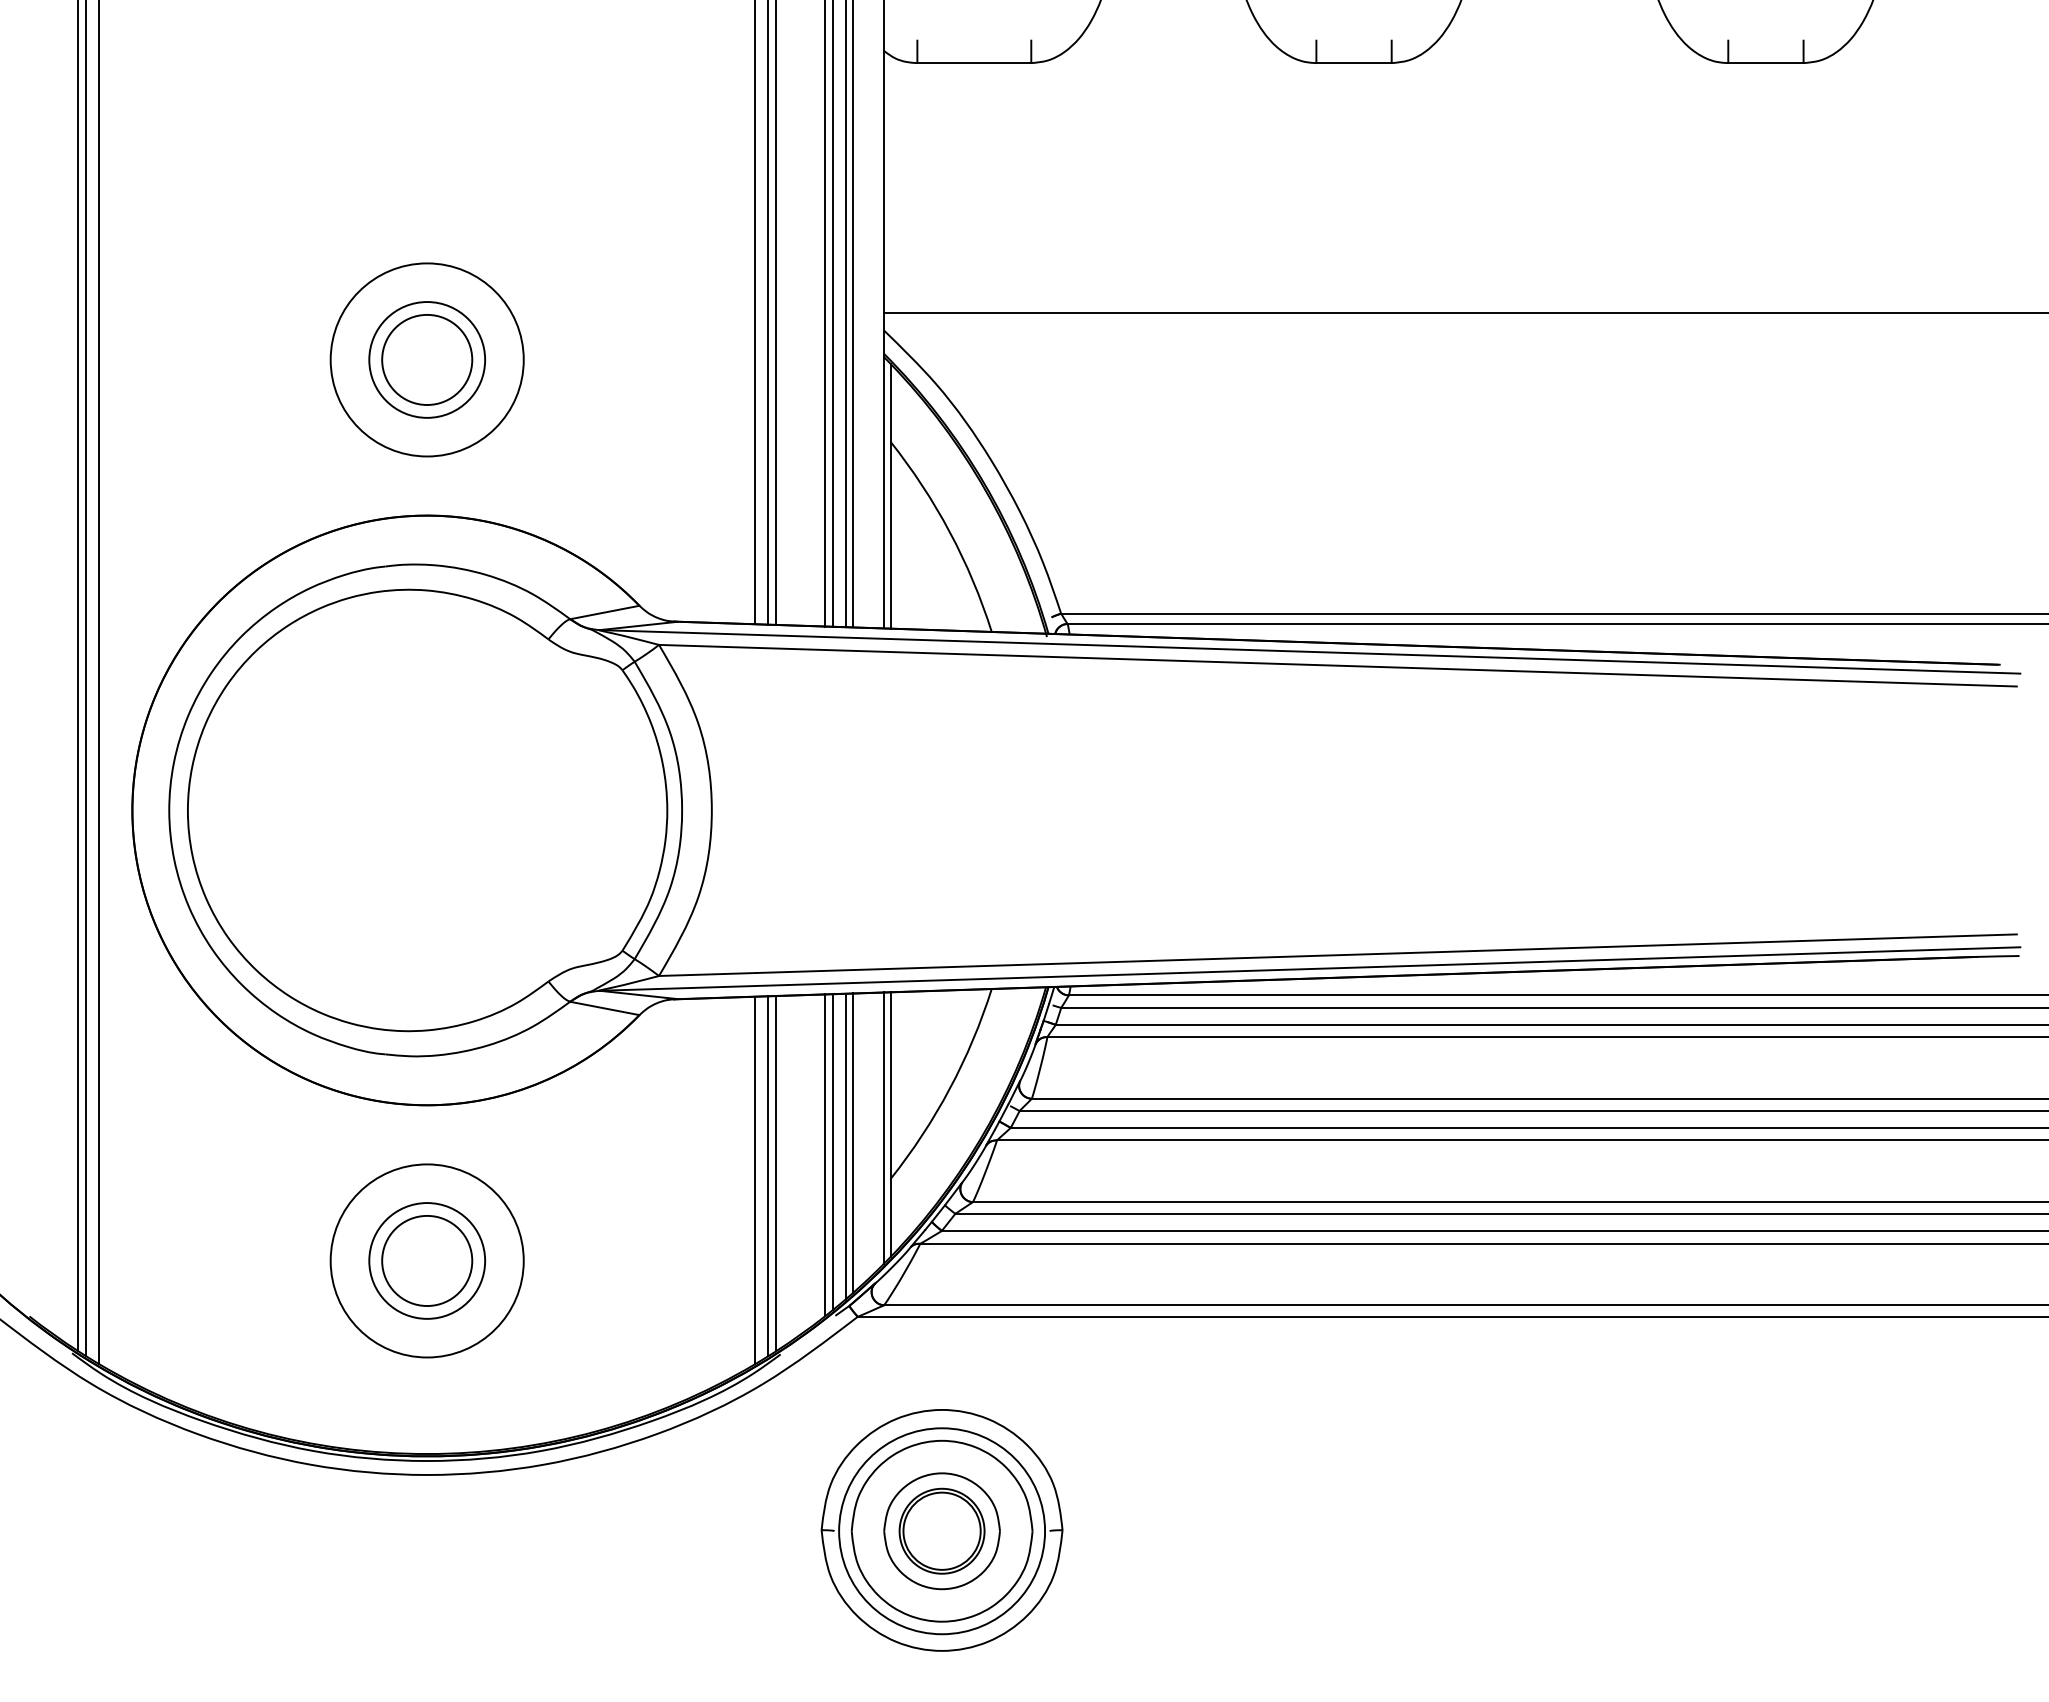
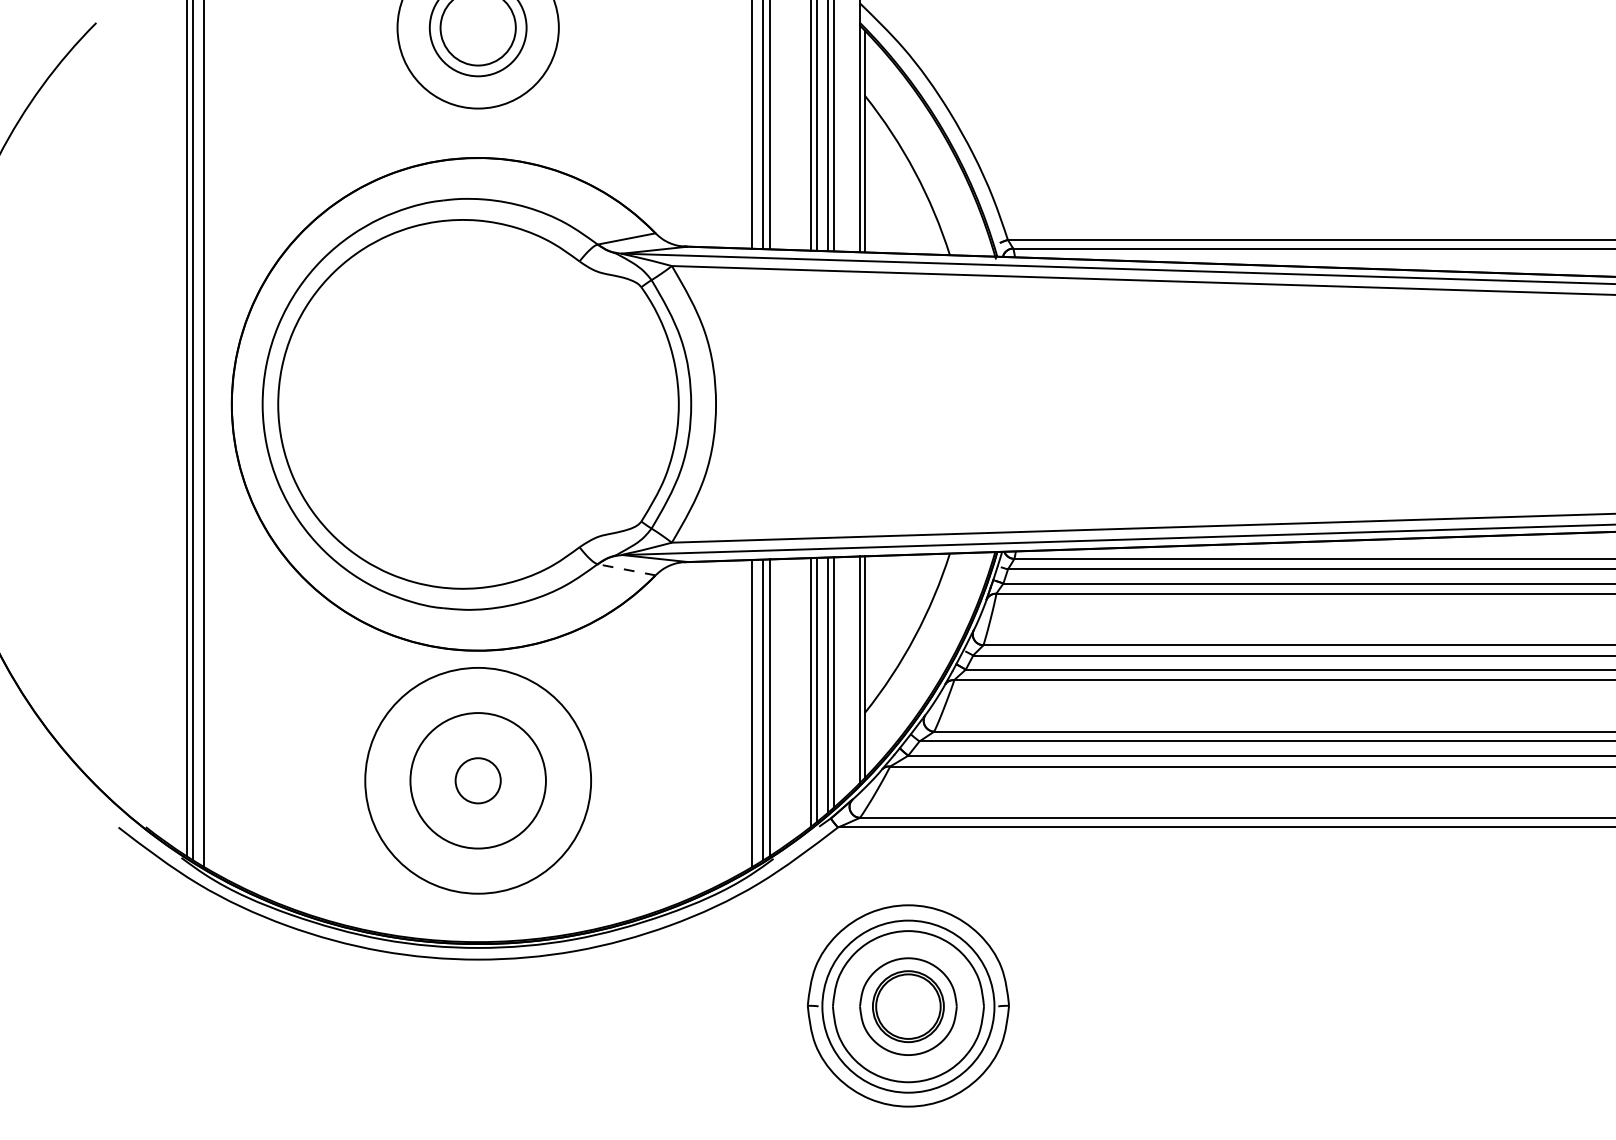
line: (604, 1008) -> (626, 569), solid -> dashed
circle: (426, 1260) -> (477, 780), size x1.4
circle: (427, 1260) -> (478, 780), size x0.6
circle: (427, 1260) -> (478, 780), size x1.4

